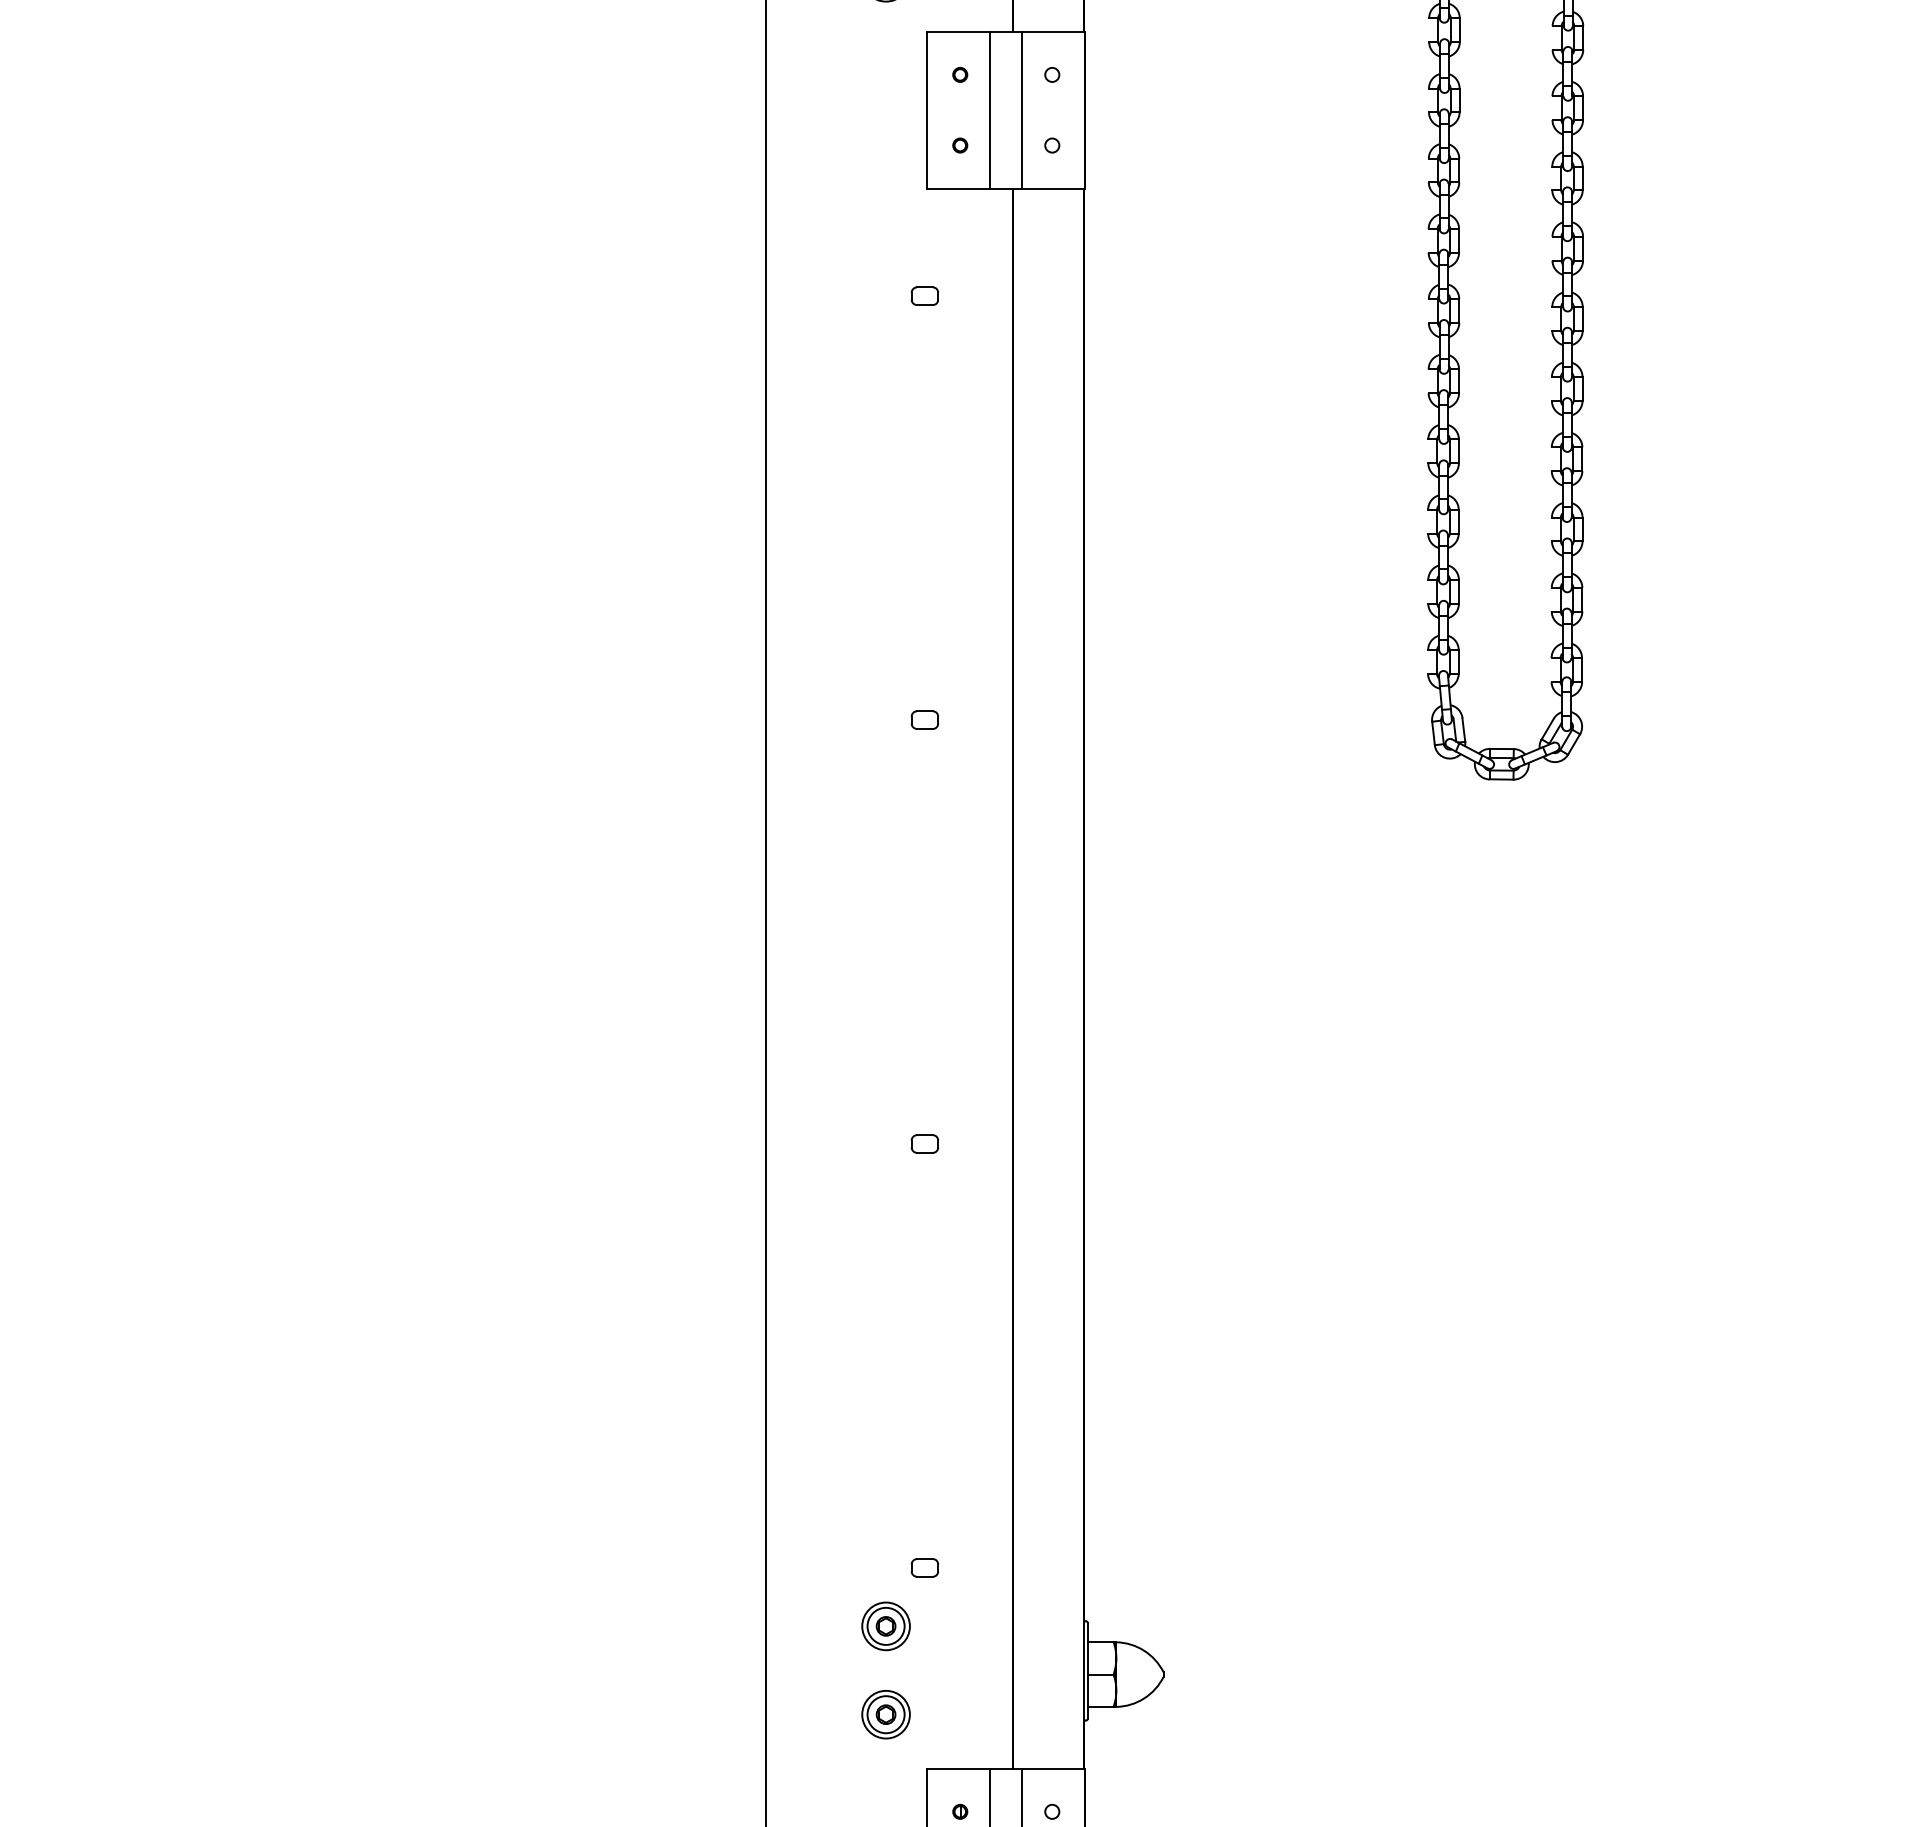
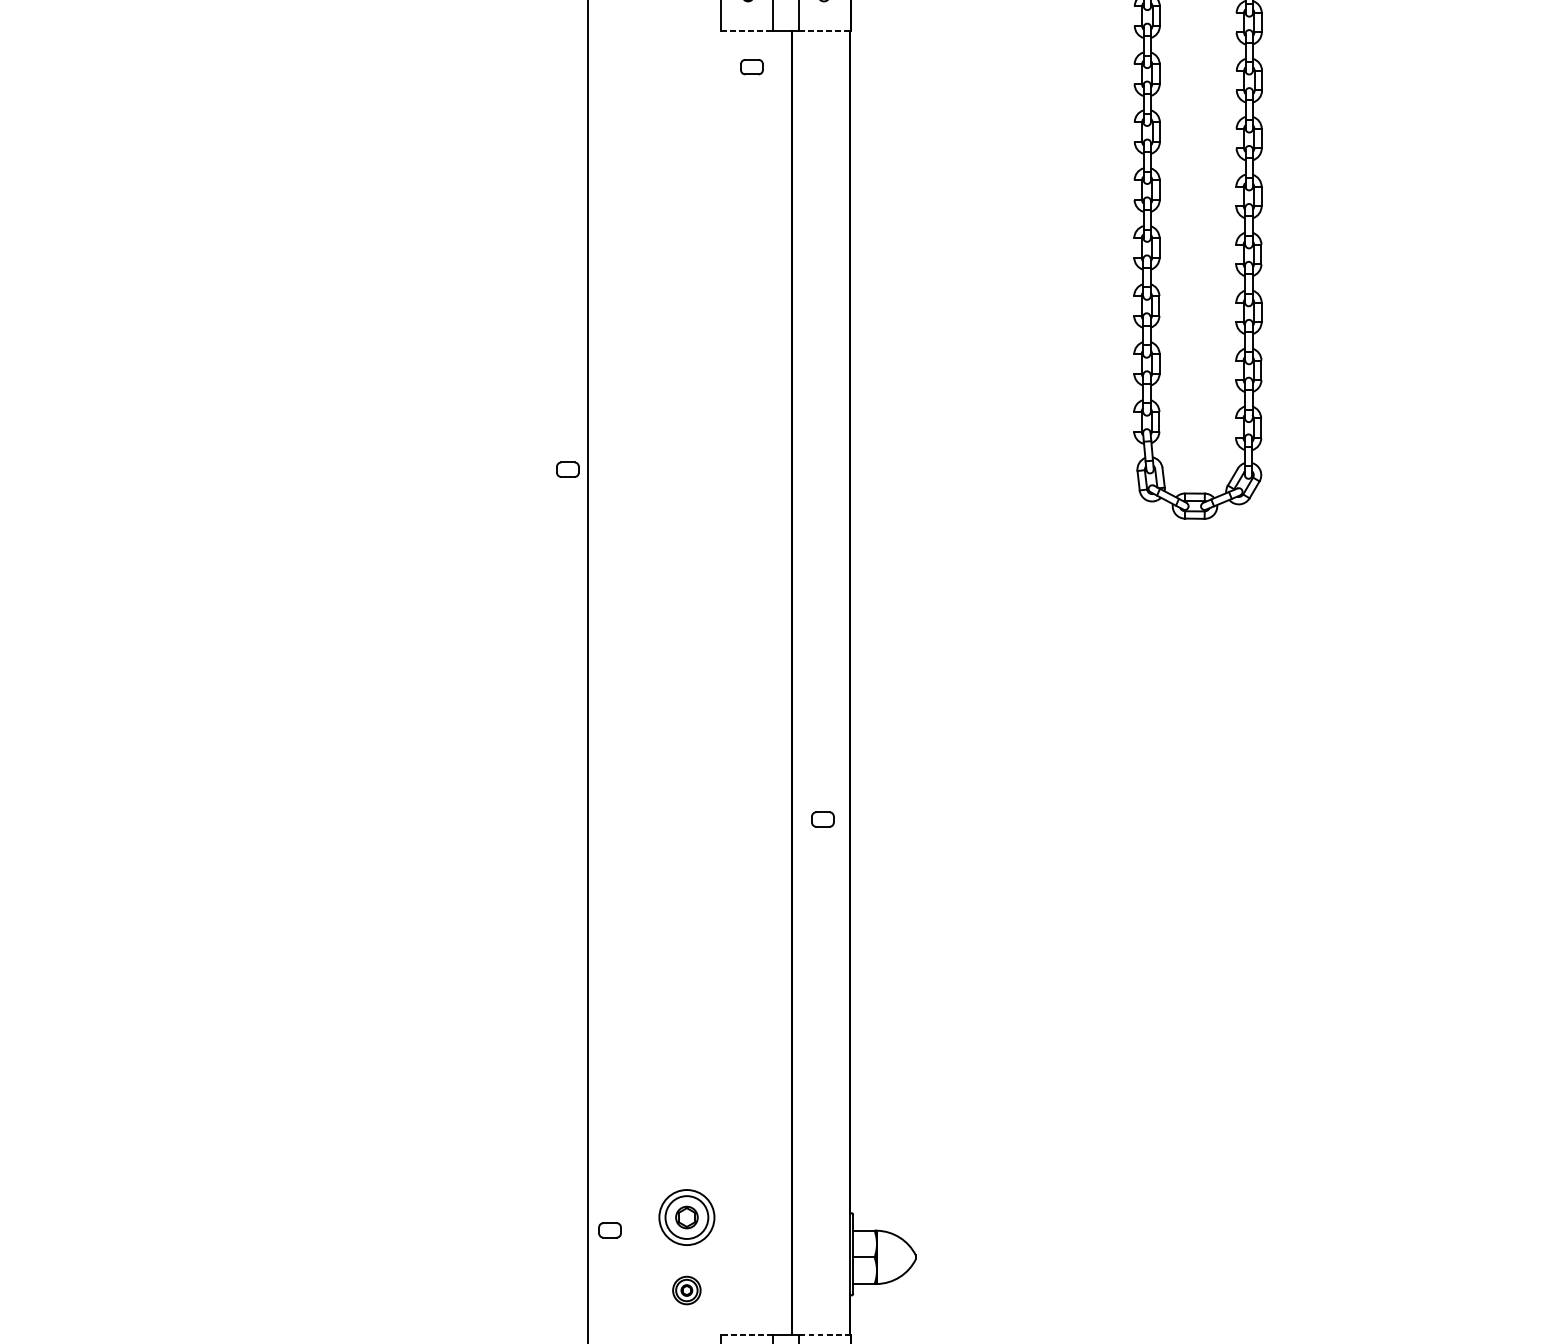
line: (959, 188) -> (747, 31), solid -> dashed
line: (1053, 188) -> (825, 31), solid -> dashed
part: (924, 295) -> (751, 66), moved
part: (924, 719) -> (567, 469), moved
part: (924, 1143) -> (822, 819), moved
part: (924, 1567) -> (609, 1230), moved
part: (885, 1626) -> (686, 1217), size x1.4
part: (885, 1714) -> (686, 1290), size x0.7
line: (958, 1768) -> (746, 1334), solid -> dashed
line: (1052, 1768) -> (824, 1334), solid -> dashed

